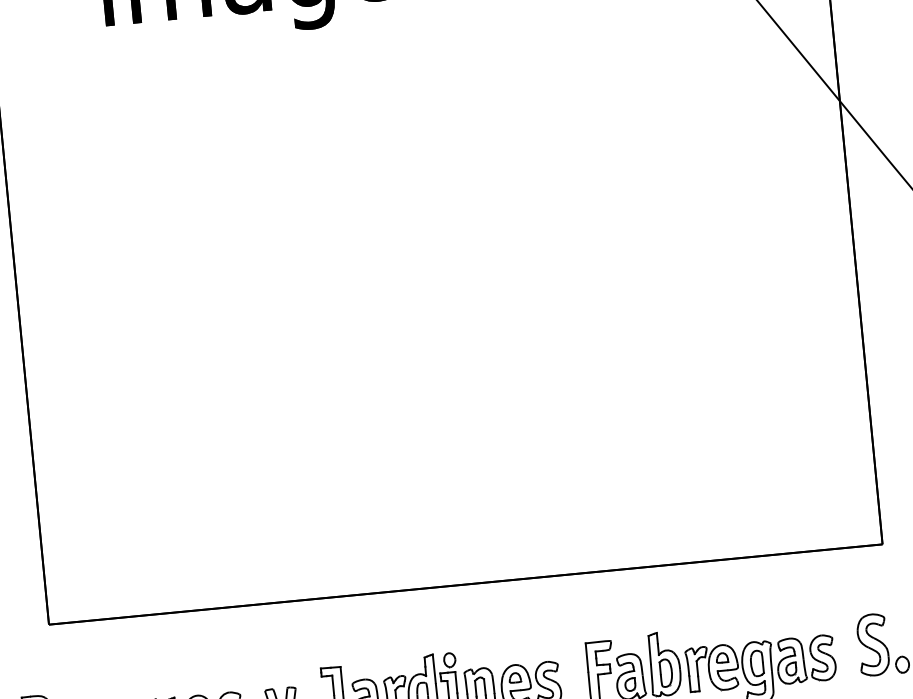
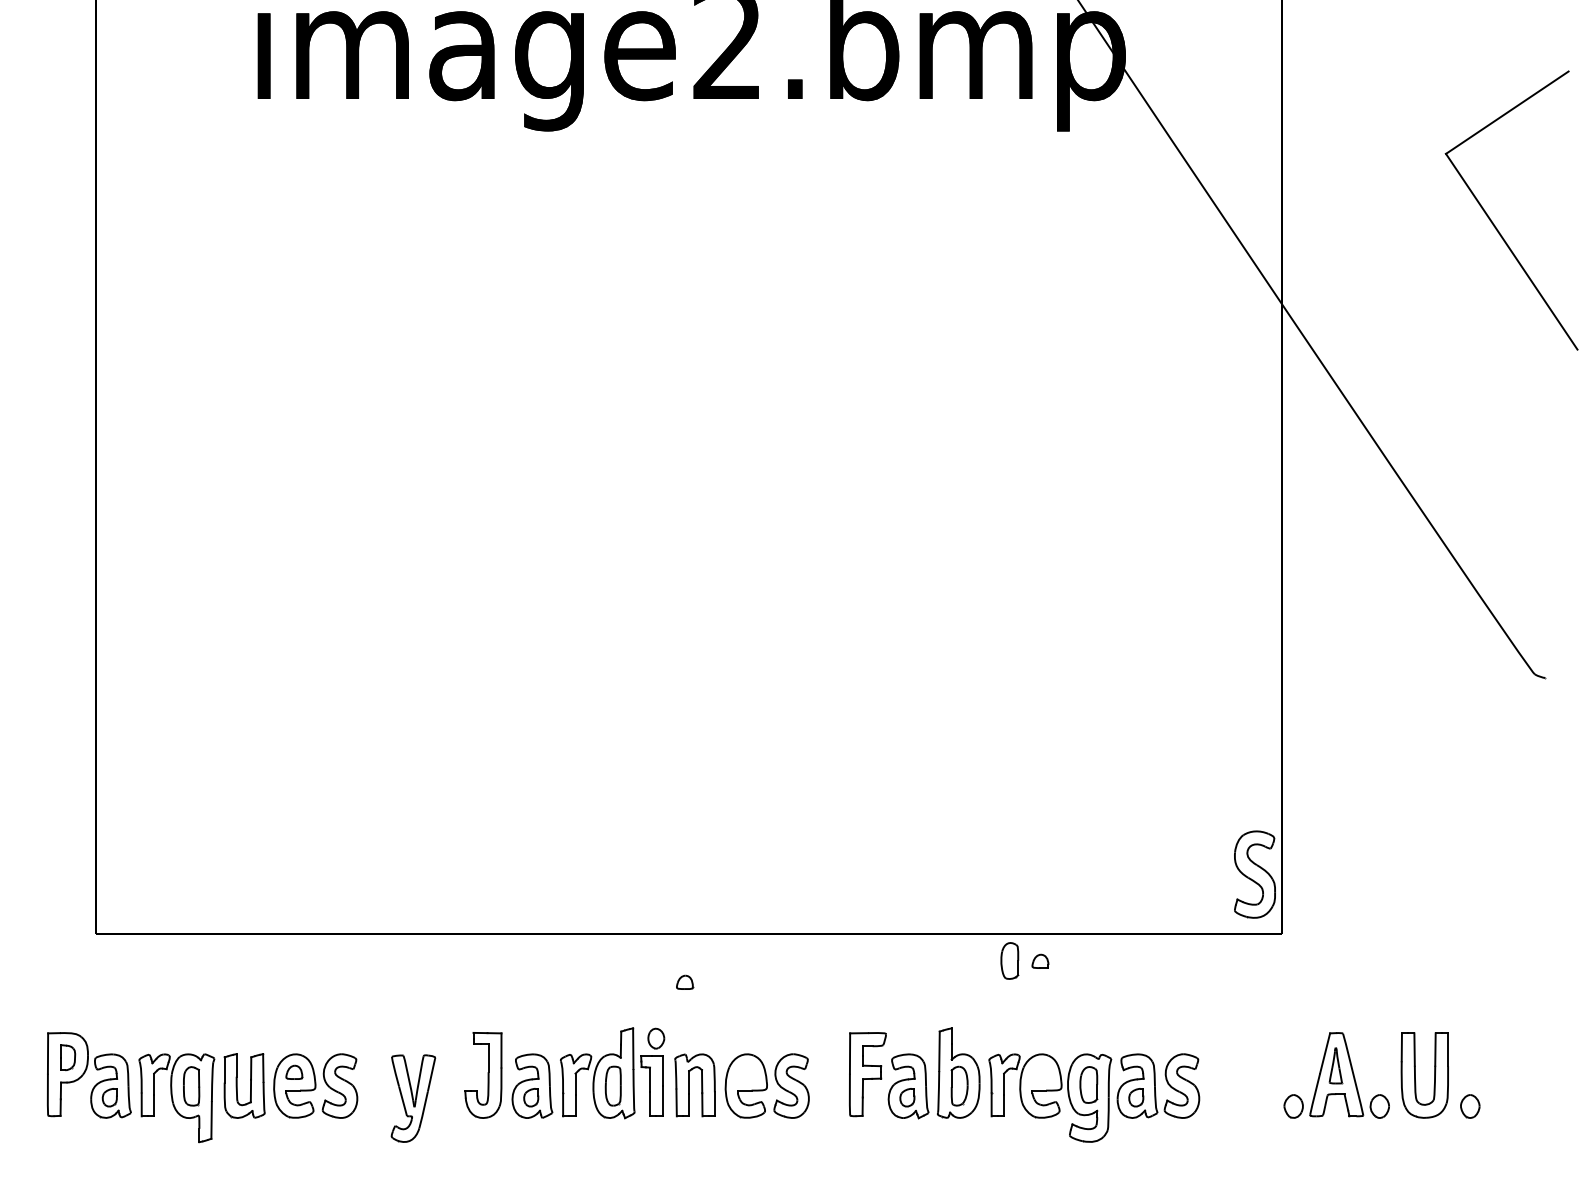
part: (692, 581) -> (1009, 960), added
part: (872, 644) -> (1254, 874), moved
part: (722, 657) -> (1040, 960), moved
part: (515, 677) -> (685, 981), moved

